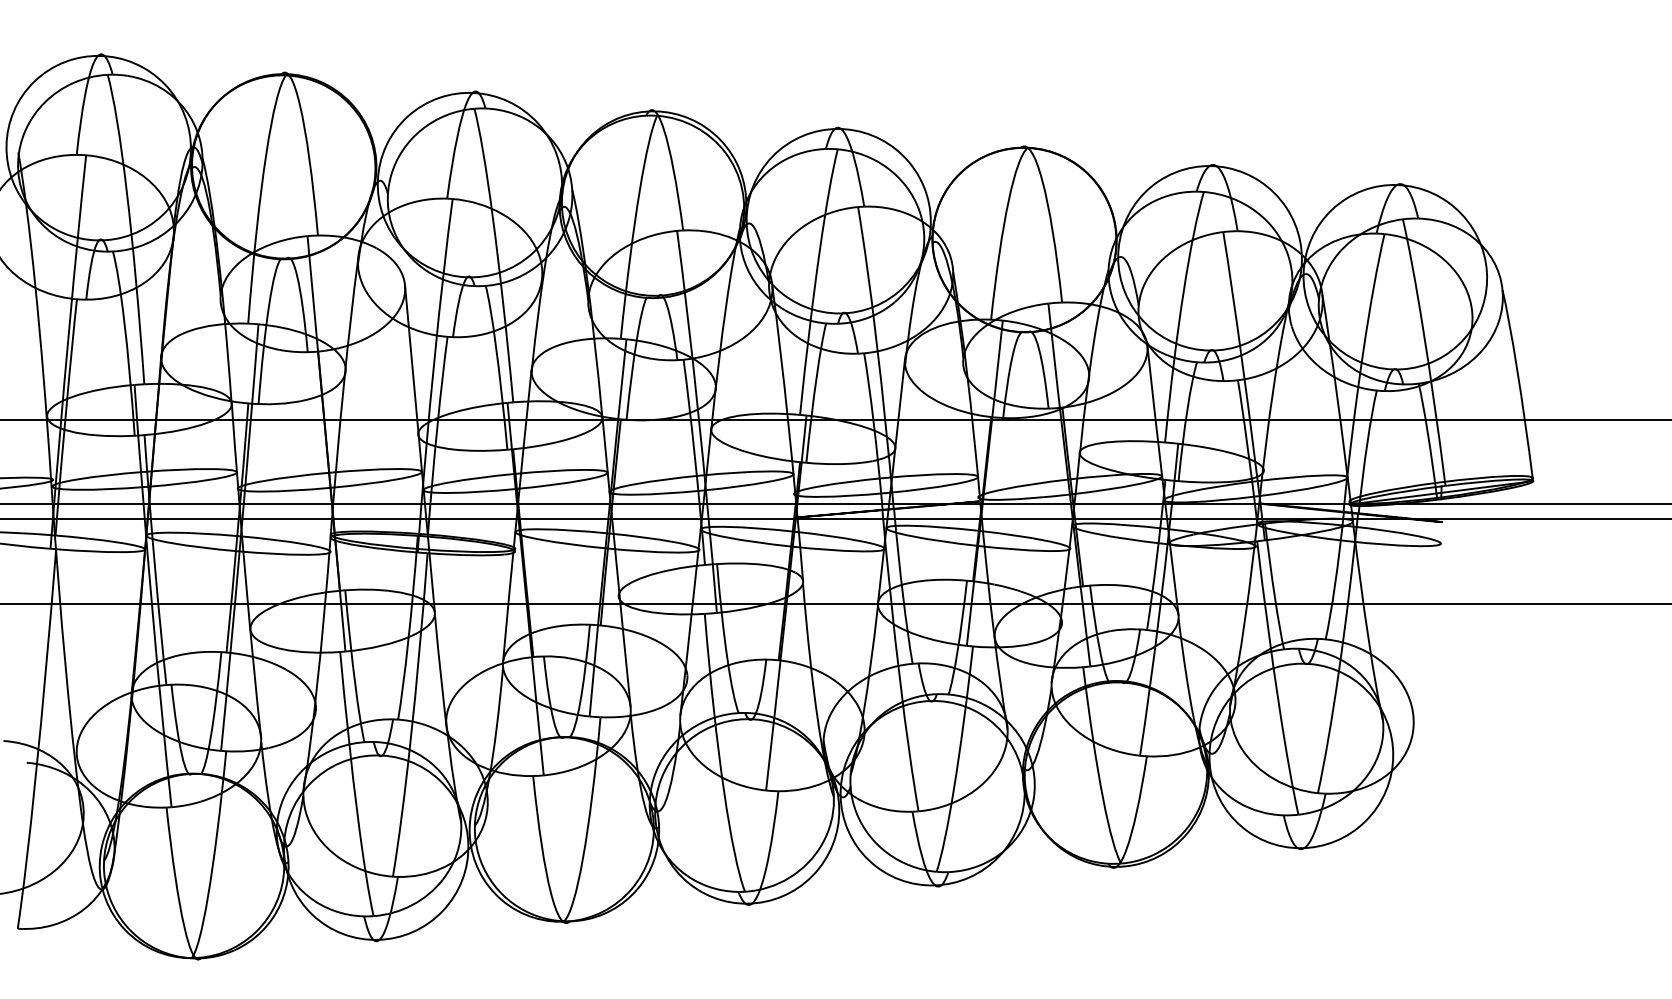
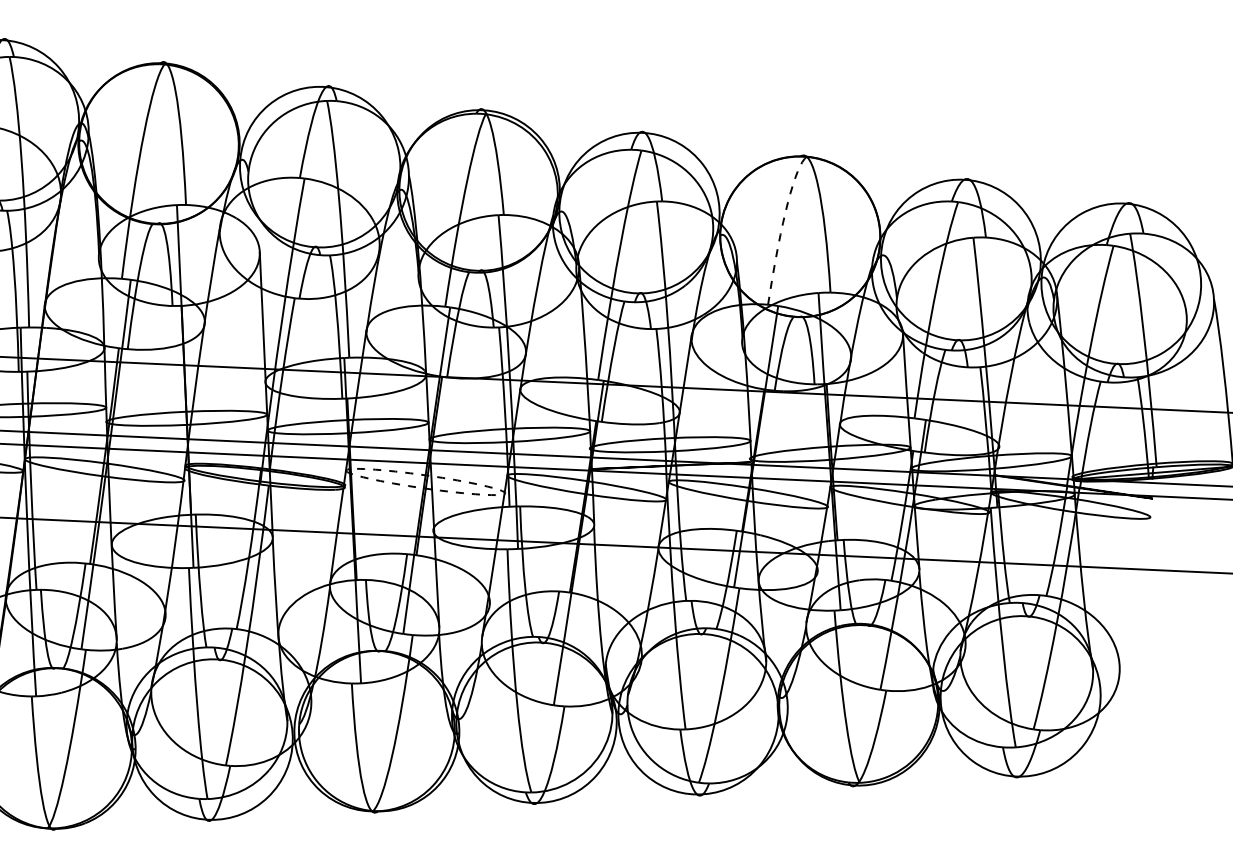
arc: (1004, 225) -> (783, 223), solid -> dashed
circle: (607, 540) -> (425, 481), solid -> dashed

